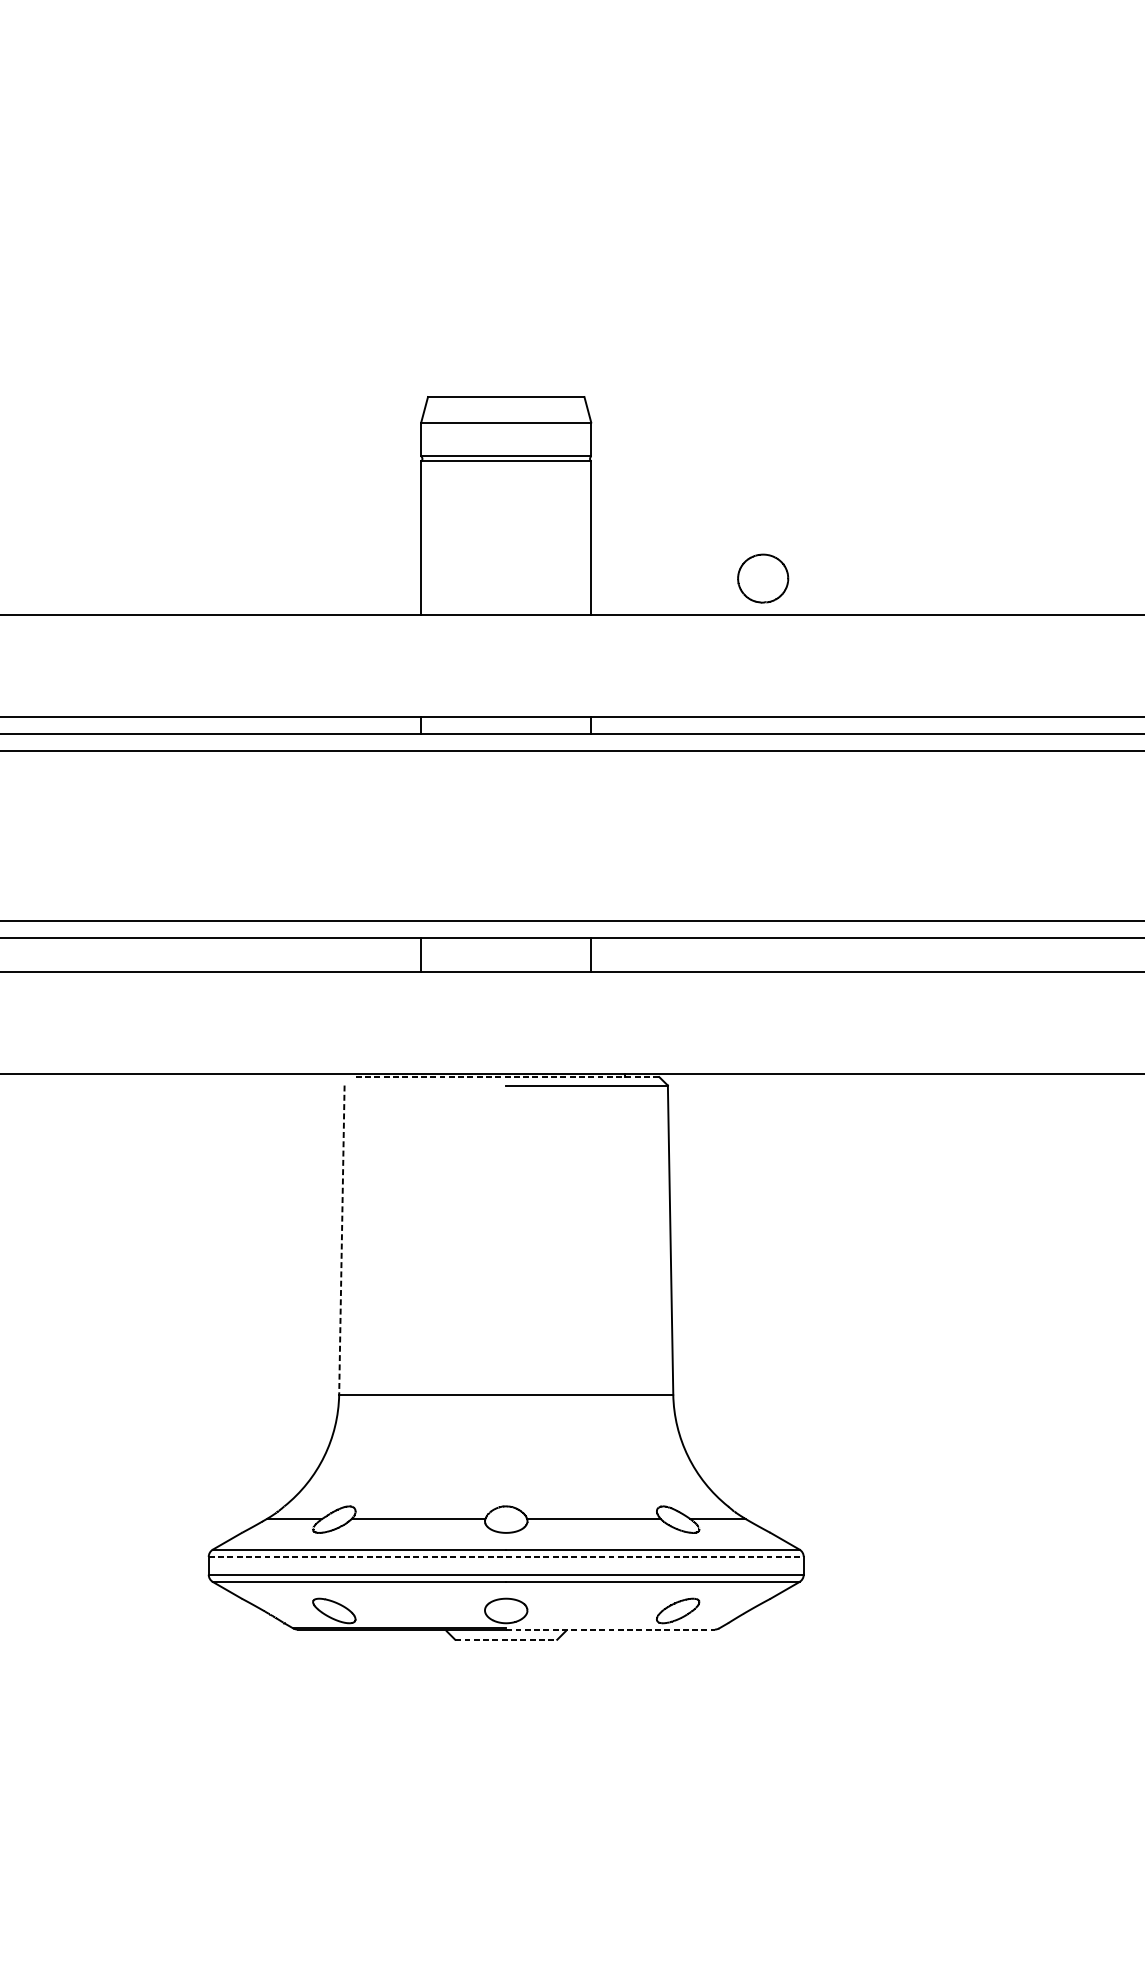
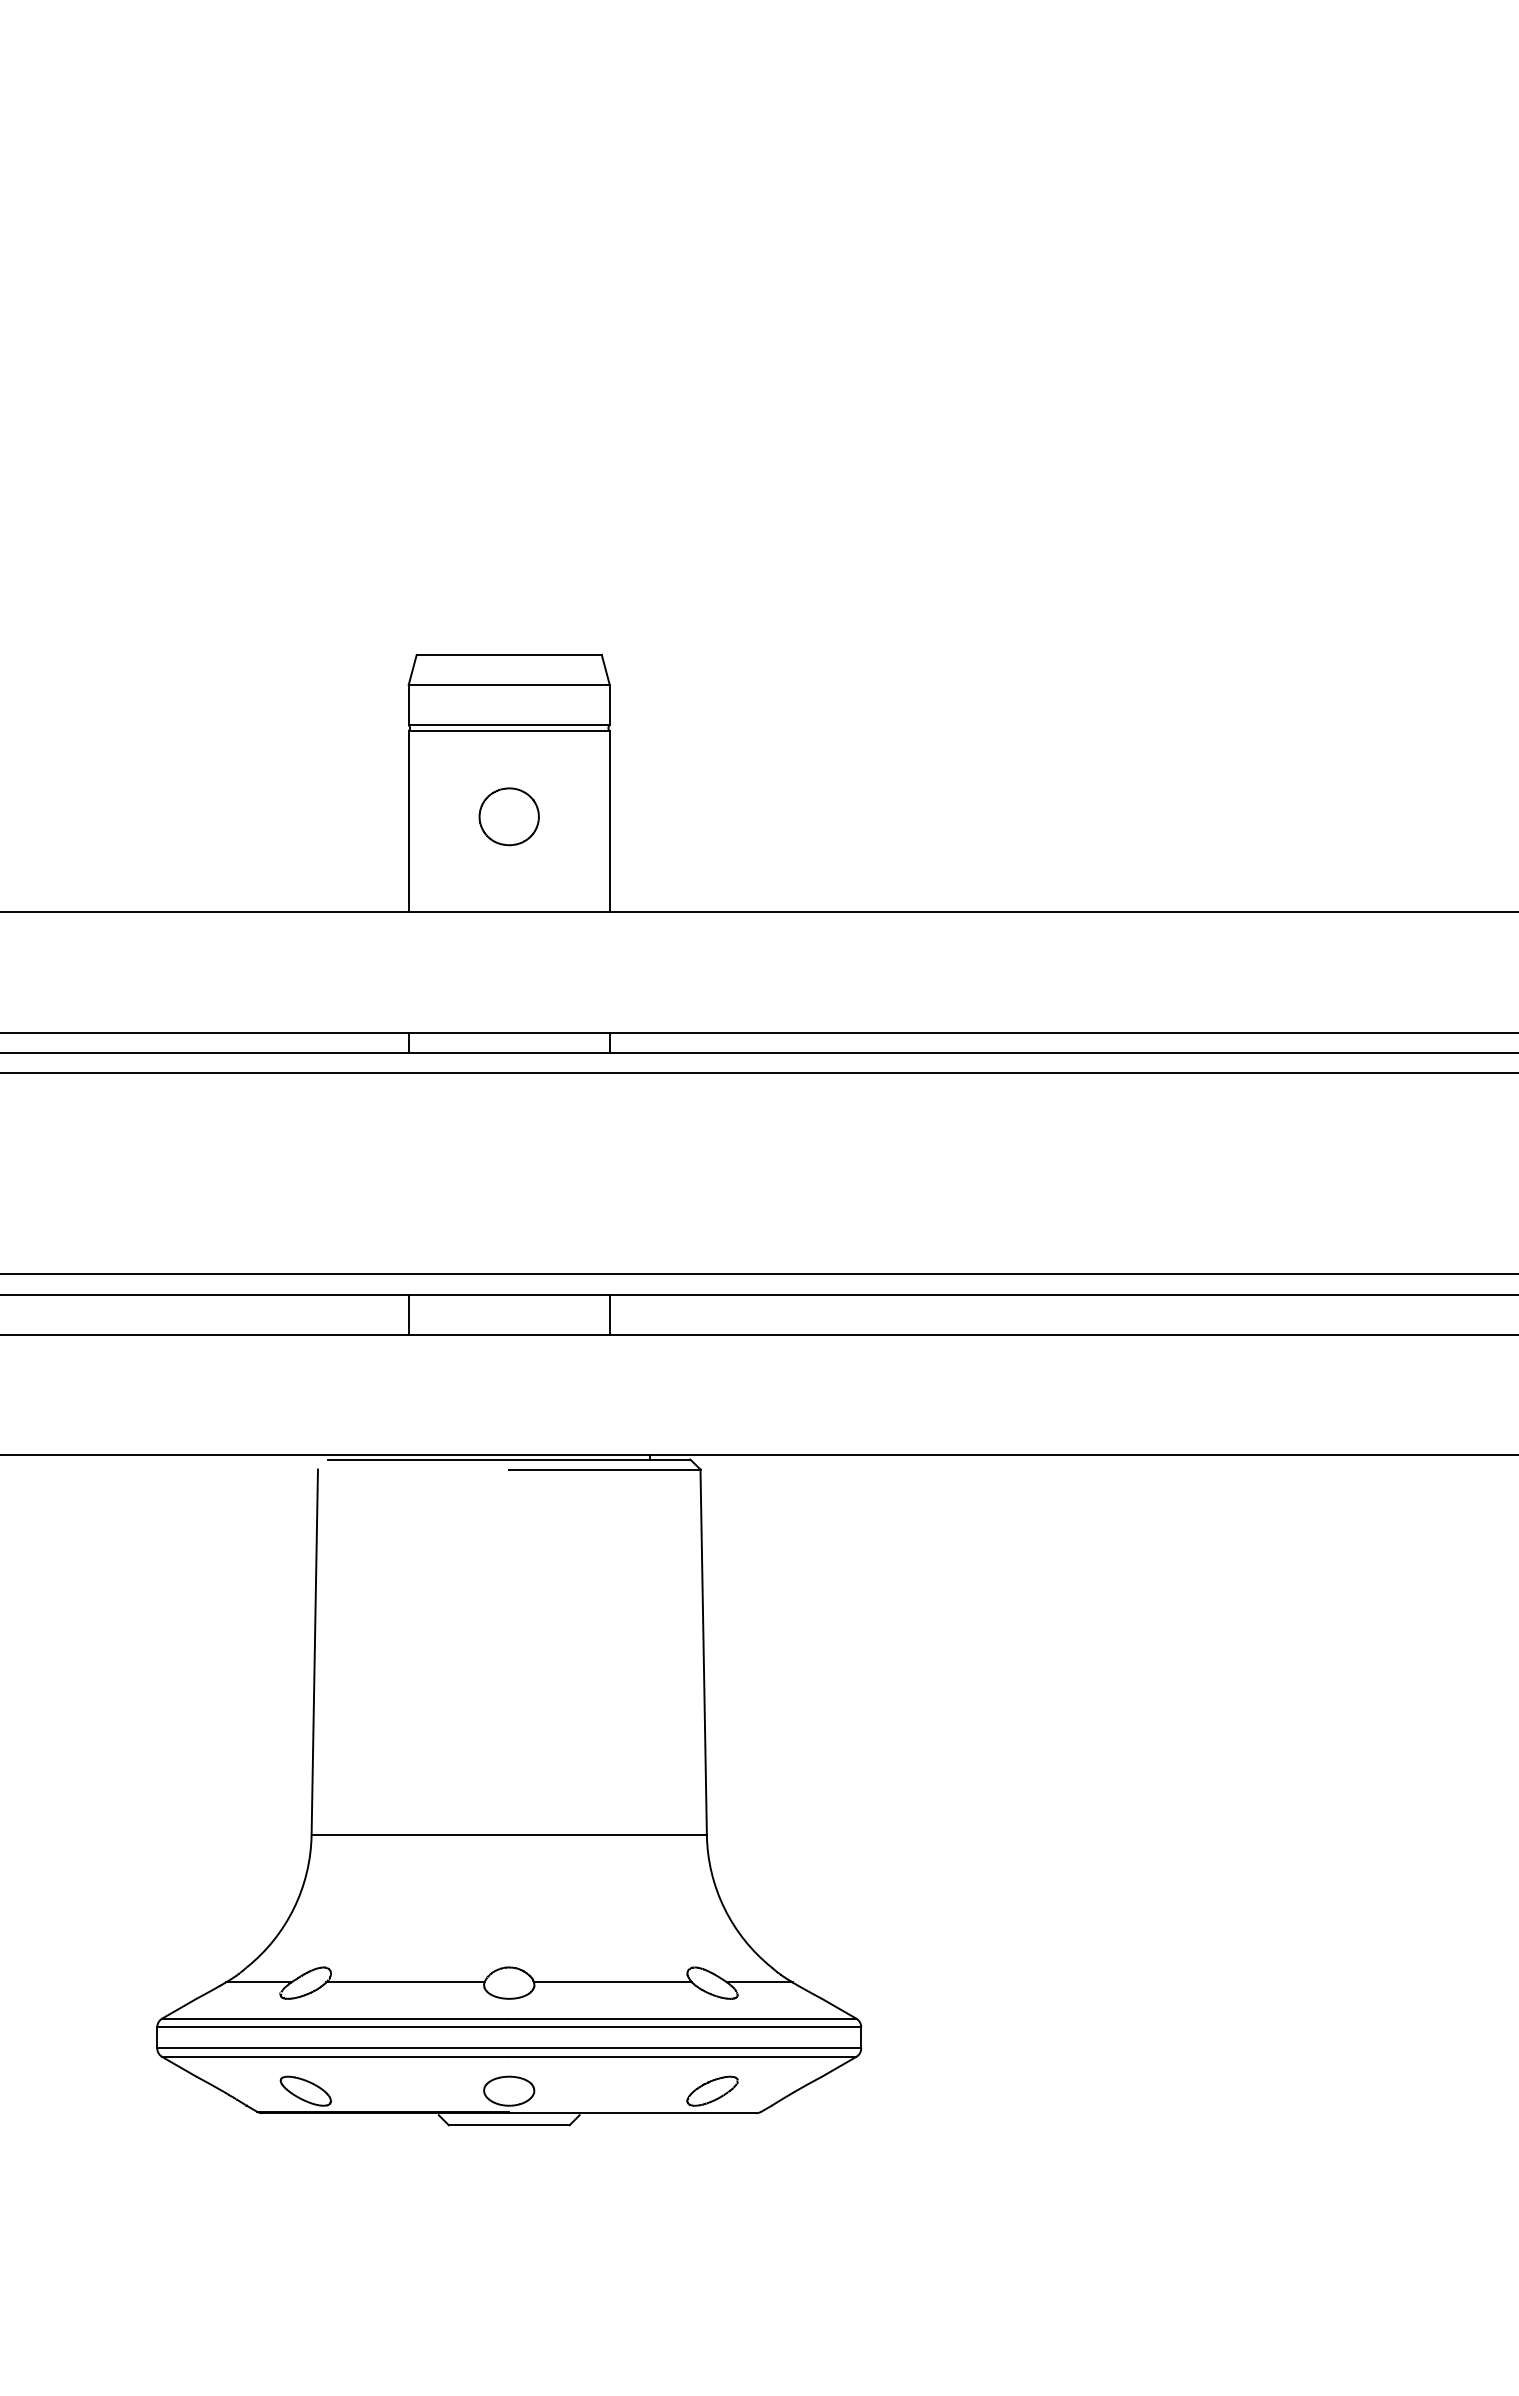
part: (762, 578) -> (508, 816), moved
line: (505, 1077) -> (508, 1459), dashed -> solid
line: (341, 1240) -> (314, 1652), dashed -> solid
line: (506, 1557) -> (509, 2027), dashed -> solid
line: (611, 1629) -> (633, 2113), dashed -> solid
line: (506, 1639) -> (509, 2125), dashed -> solid

